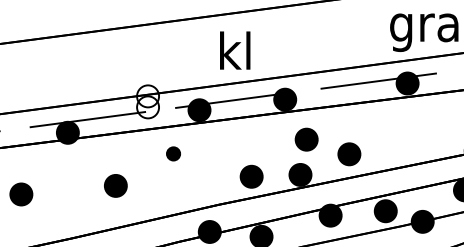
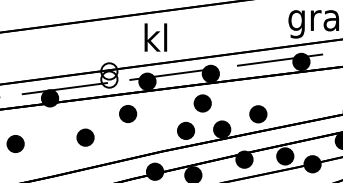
text: (234, 50) -> (155, 37), moved
part: (306, 139) -> (202, 103), moved
part: (173, 153) -> (128, 113), size x1.67

